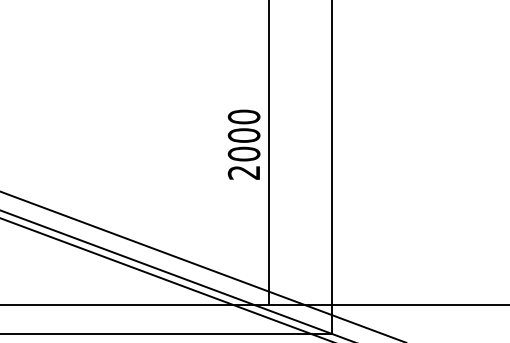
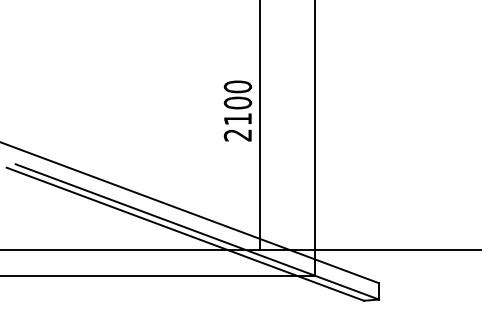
text: (243, 153) -> (237, 118), 2000 -> 2100

